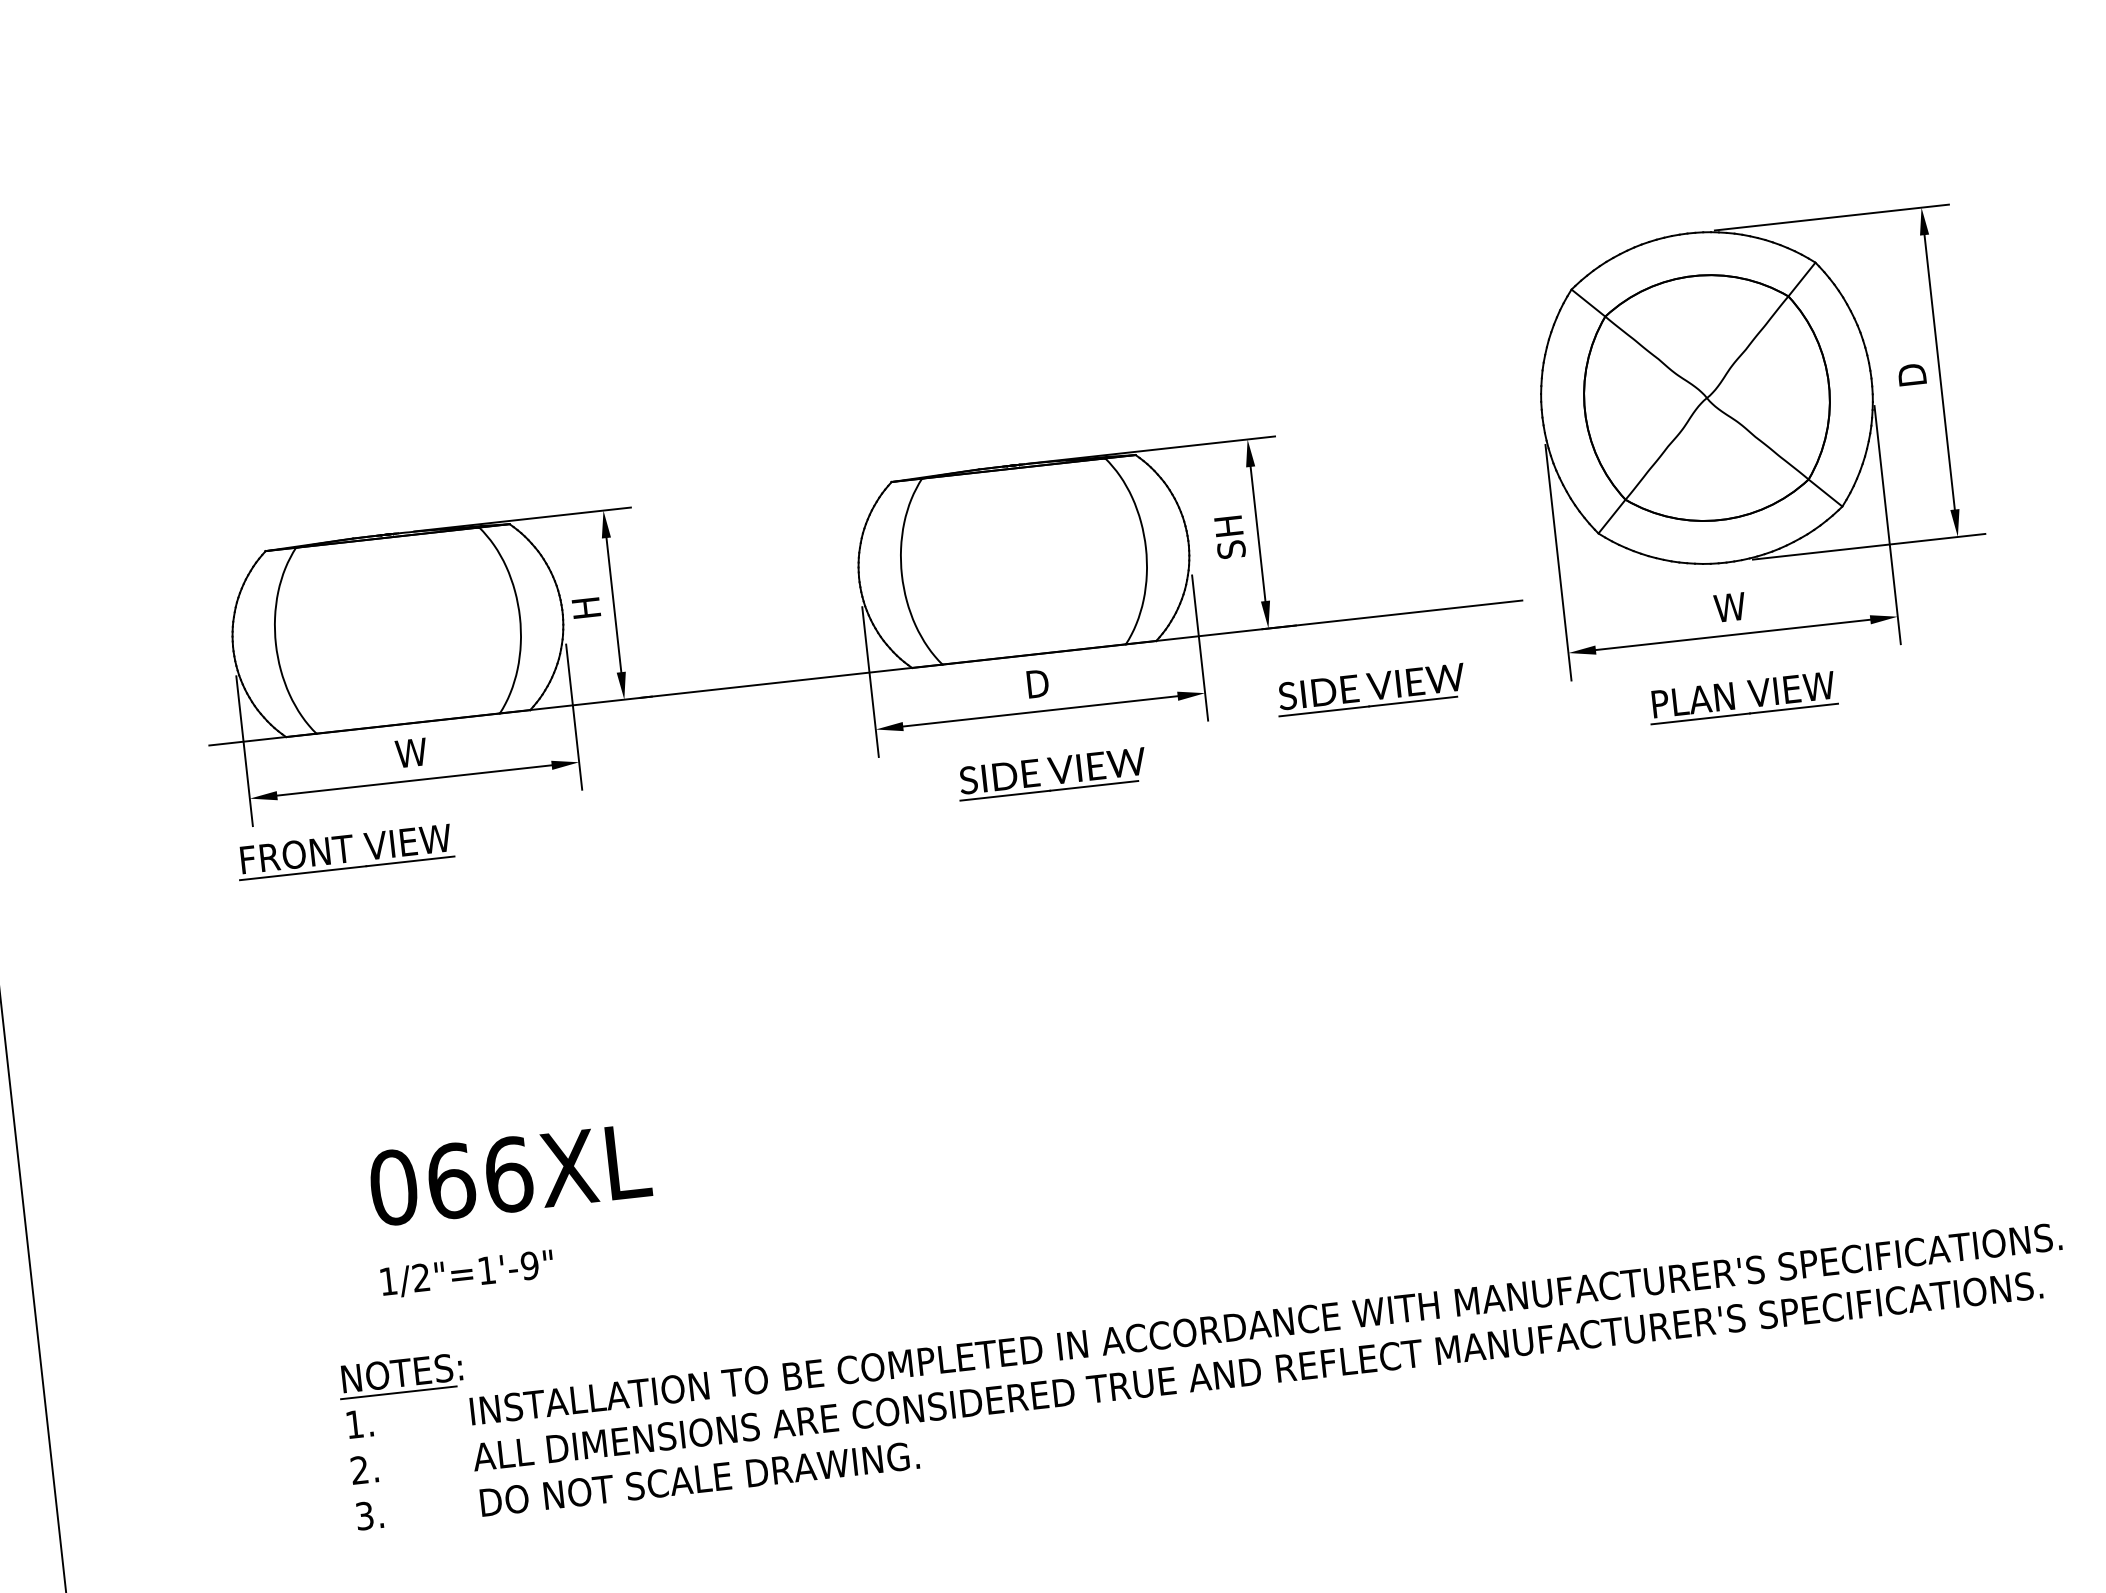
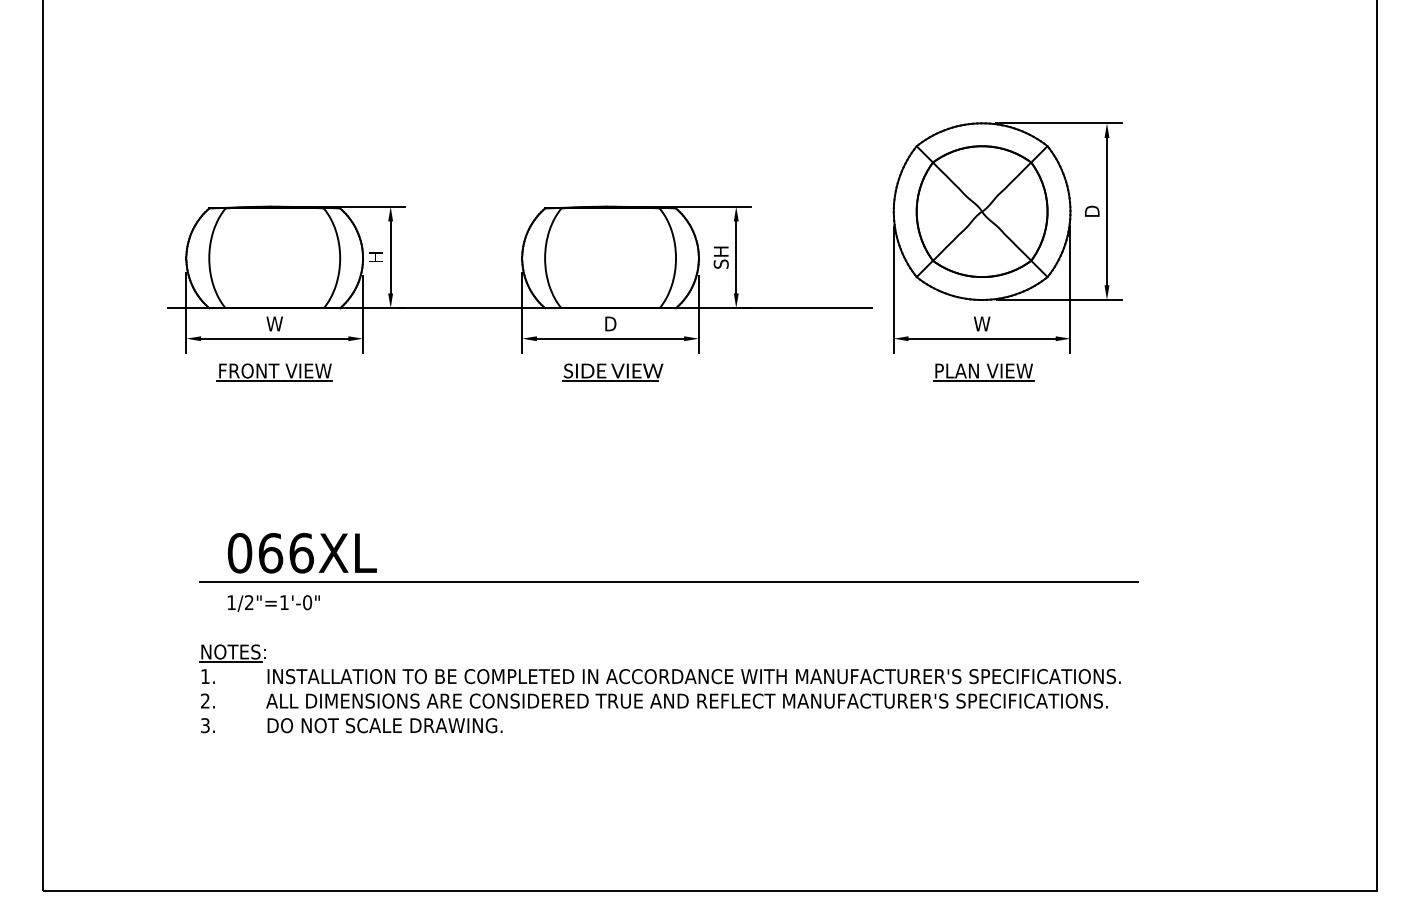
part: (1370, 689) -> (786, 346), removed
part: (344, 851) -> (274, 372), moved
line: (1198, 1152) -> (668, 581), added
text: (529, 1265) -> (307, 602), 1/2"=1'-9" -> 1/2"=1'-0"

